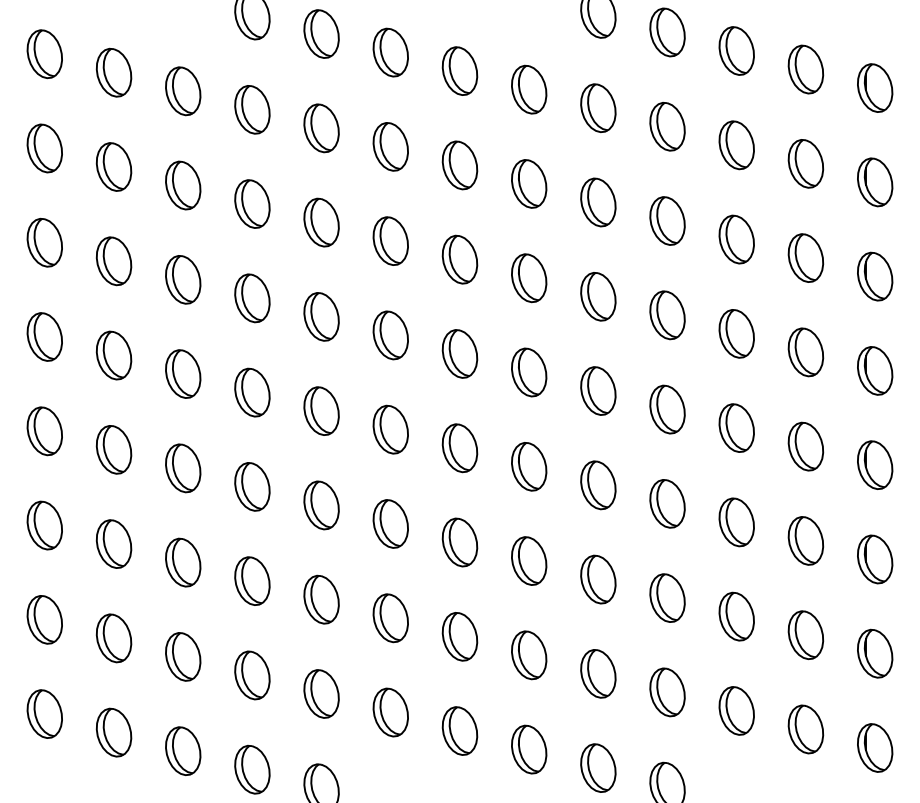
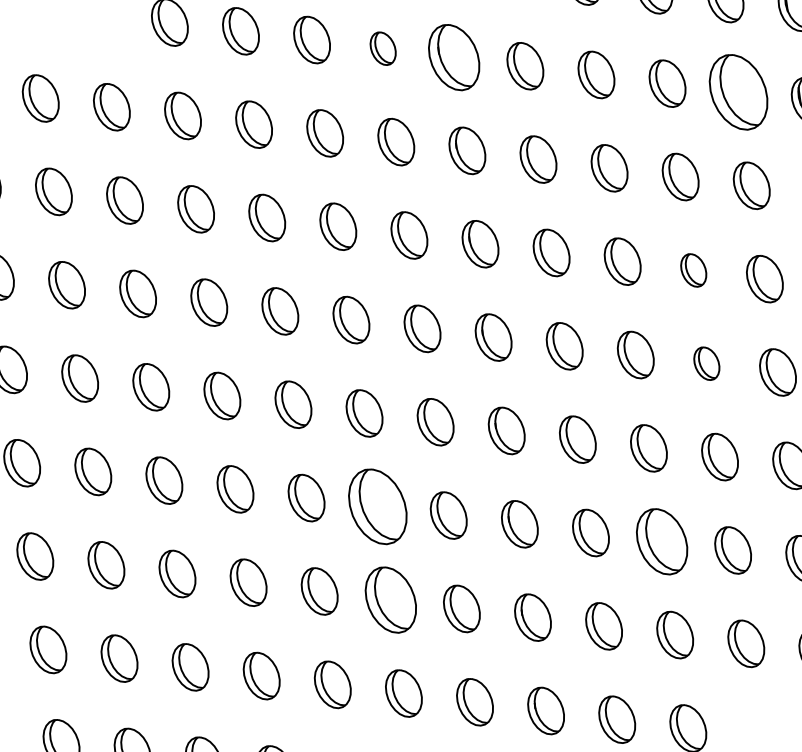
part: (459, 70) -> (382, 48), size x0.7
part: (529, 89) -> (454, 57), size x1.4
part: (805, 163) -> (738, 92), size x1.6
part: (736, 333) -> (693, 270), size x0.7
part: (736, 427) -> (706, 363), size x0.7
part: (390, 523) -> (377, 506), size x1.6
part: (667, 597) -> (661, 541), size x1.4
part: (390, 618) -> (390, 600), size x1.4

